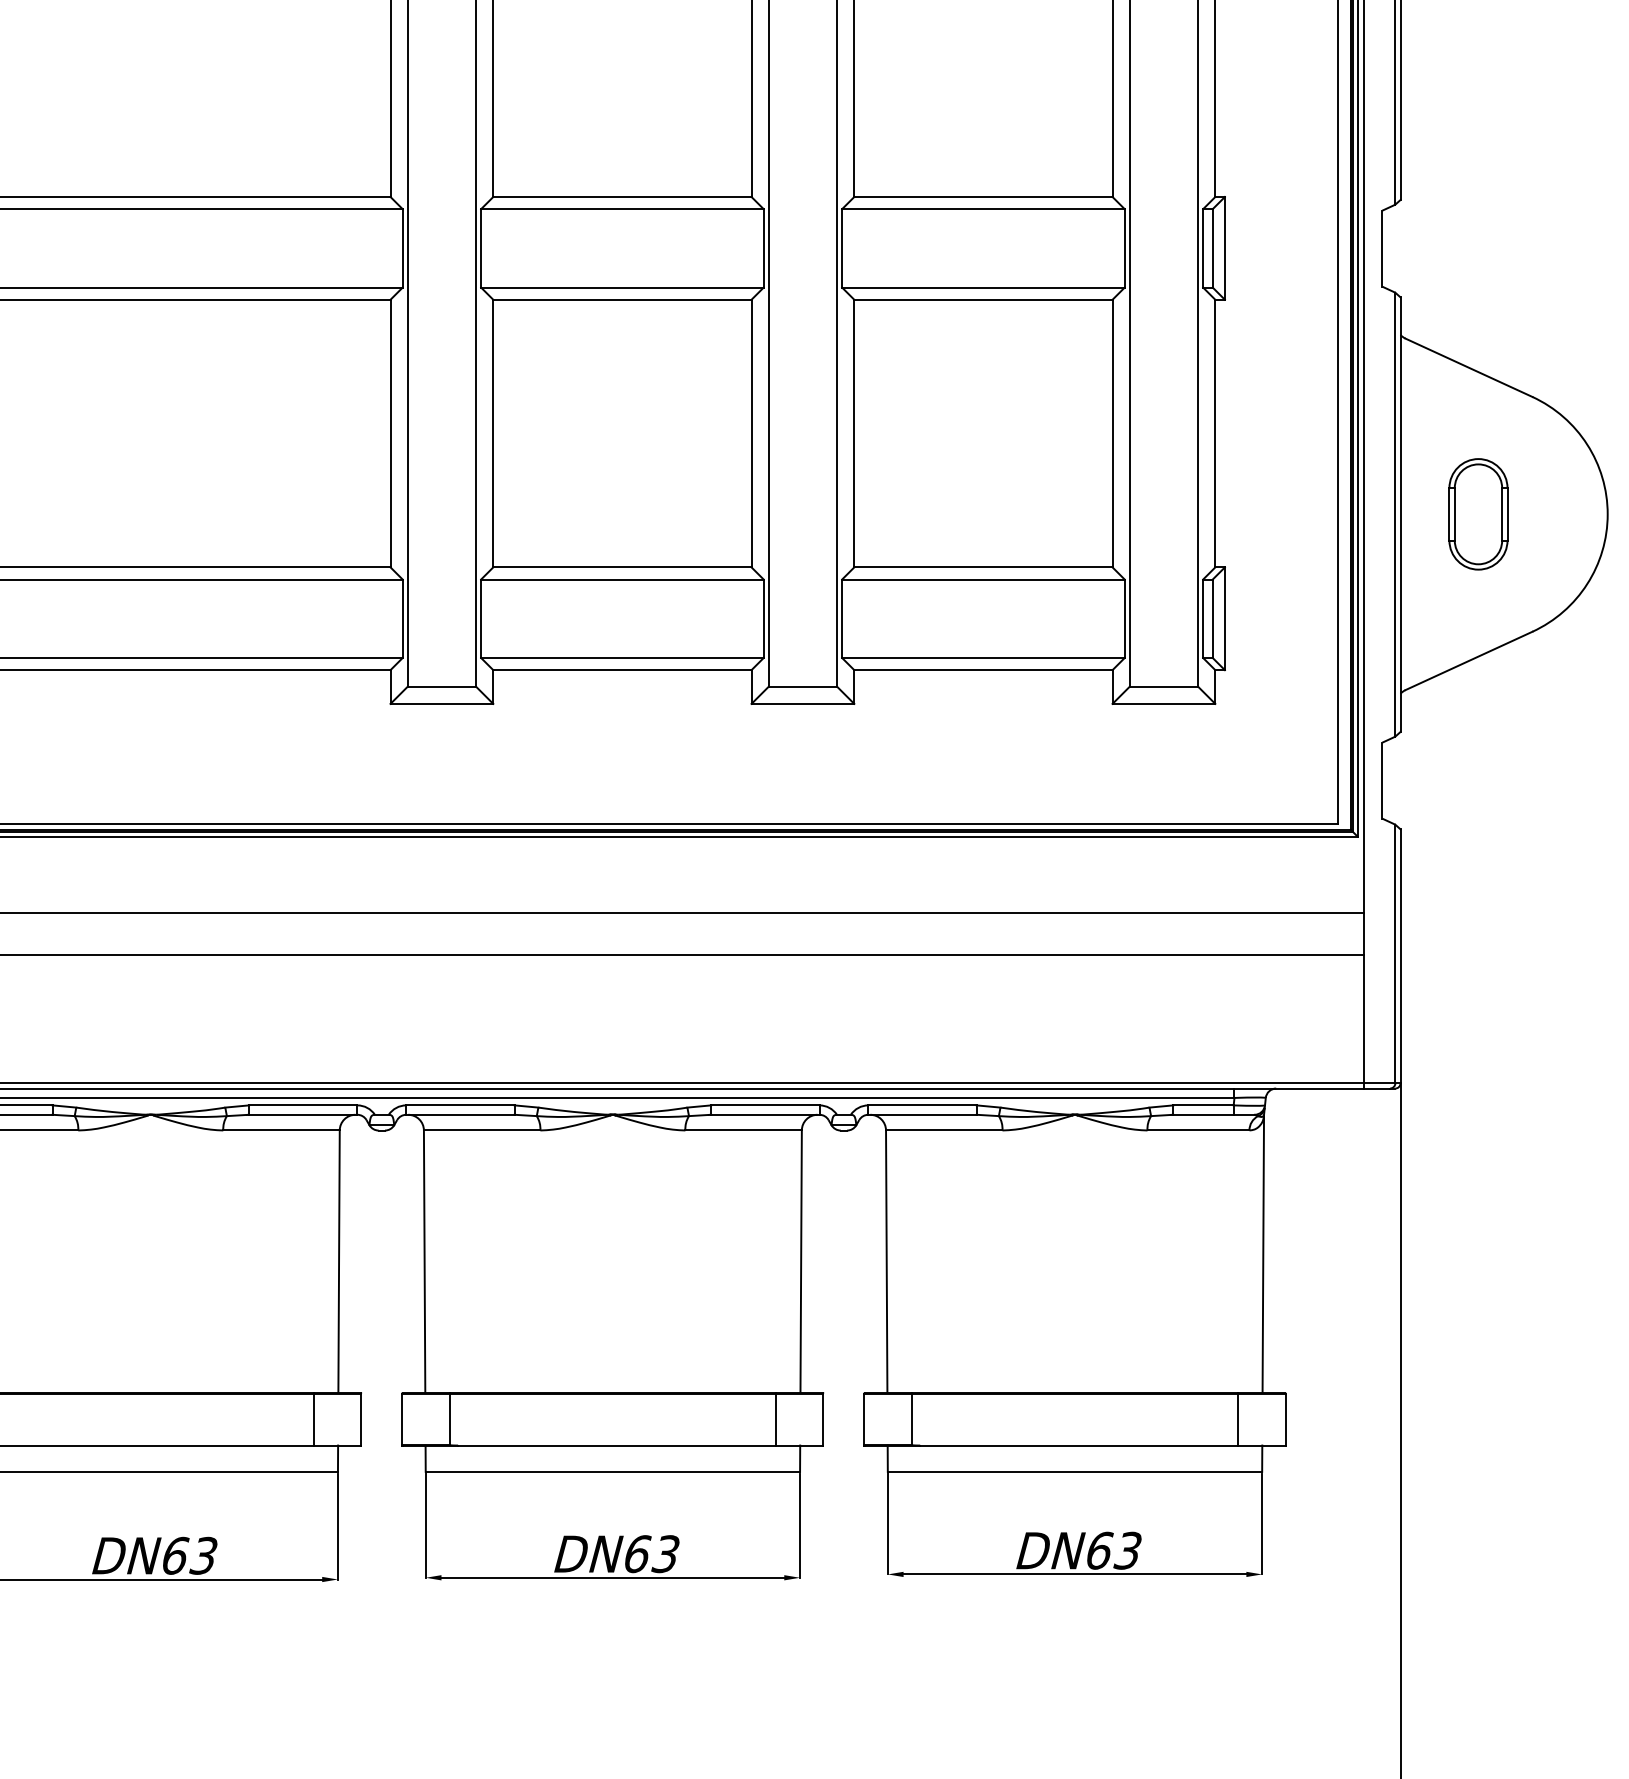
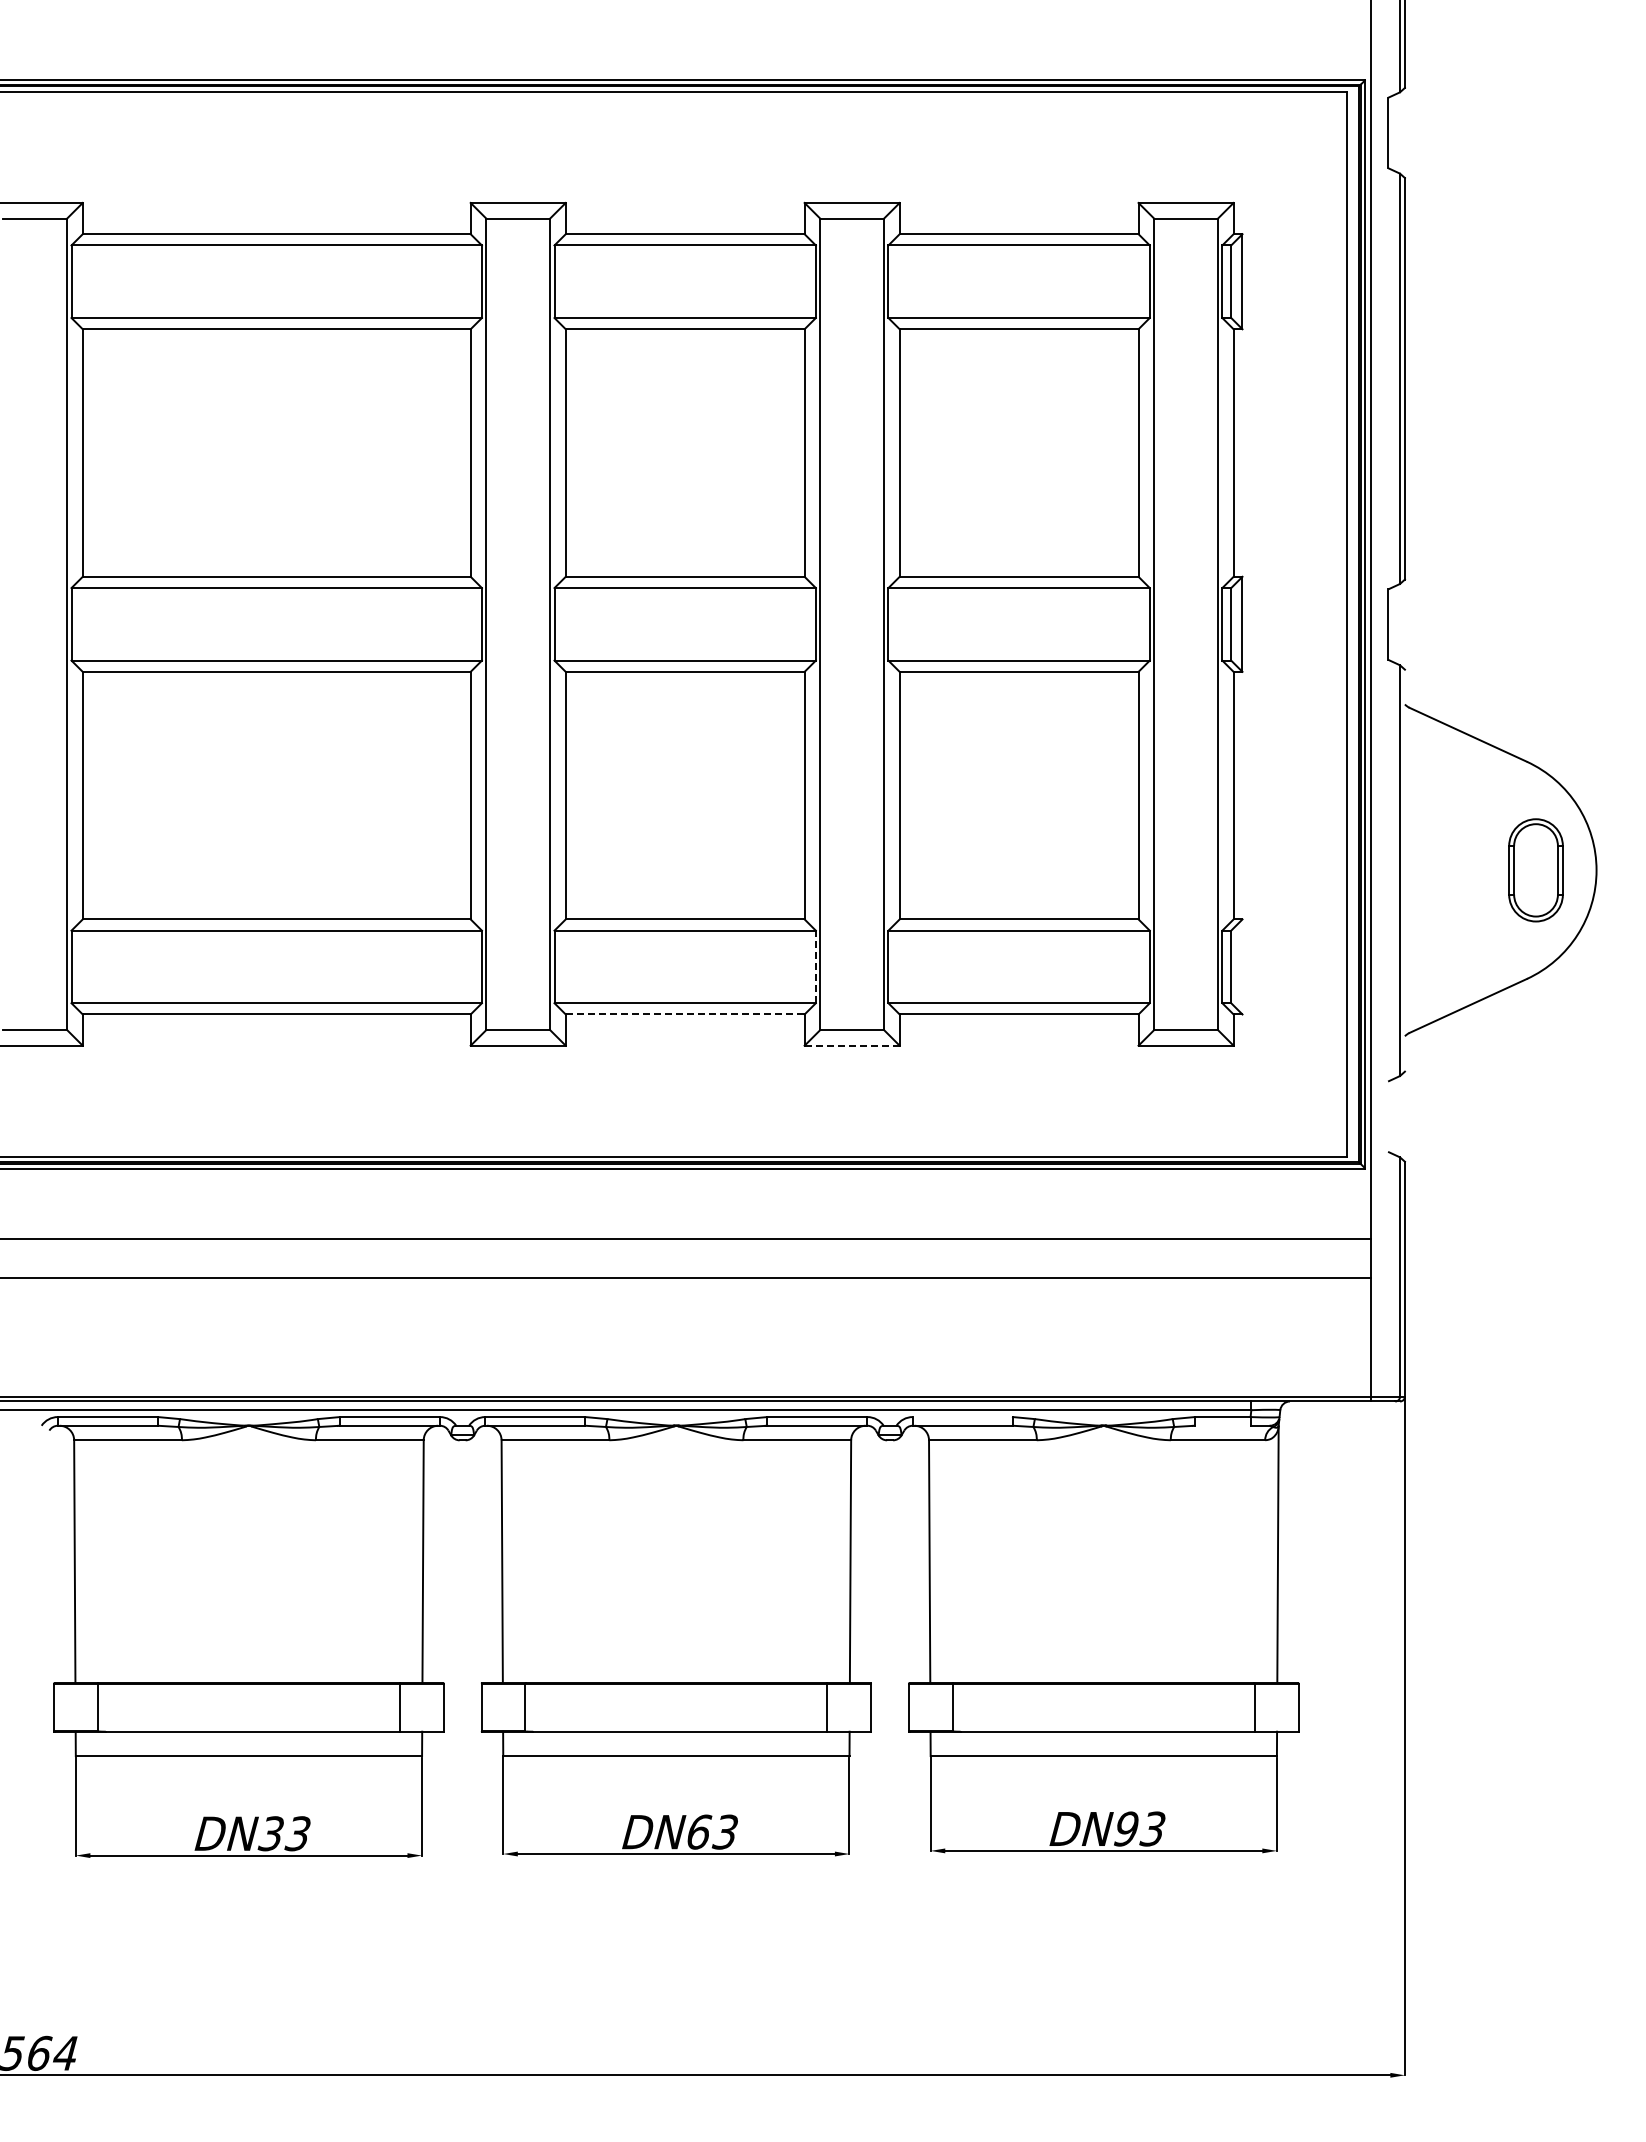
line: (1400, 514) -> (1404, 870), removed
part: (1477, 514) -> (1535, 870), moved
line: (763, 618) -> (815, 966), solid -> dashed
line: (1224, 618) -> (1242, 966), removed
line: (622, 670) -> (685, 1014), solid -> dashed
line: (803, 703) -> (852, 1045), solid -> dashed
line: (1382, 780) -> (1388, 1116), removed
line: (922, 1105) -> (962, 1417), removed
line: (1203, 1114) -> (1222, 1425), removed
text: (1099, 1550) -> (1126, 1828), DN63 -> DN93
text: (174, 1555) -> (270, 1833), DN63 -> DN33

